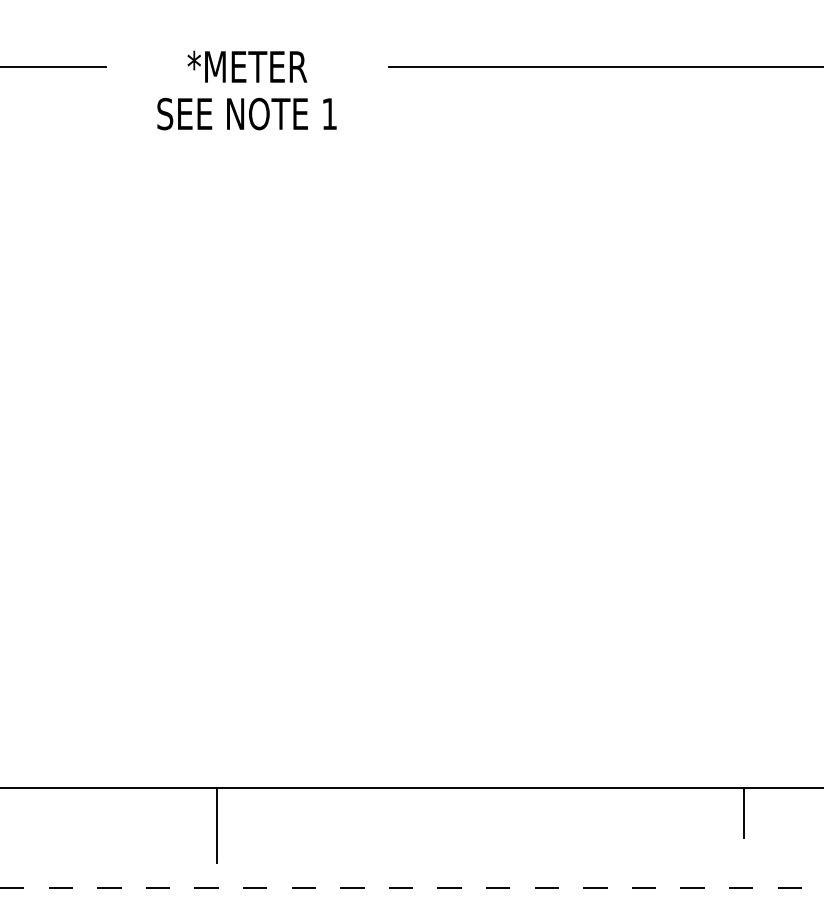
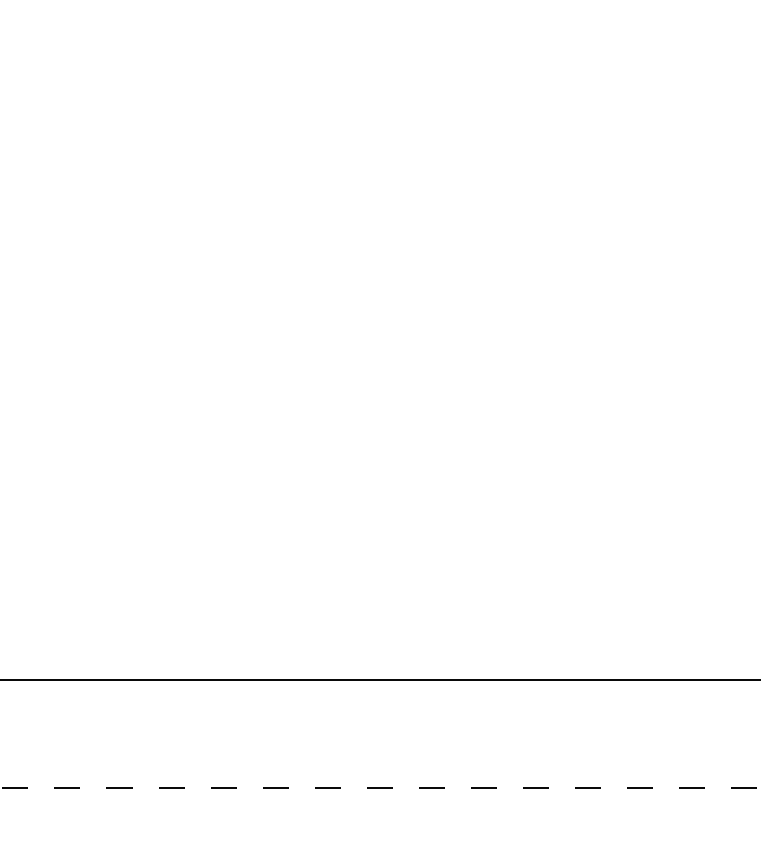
line: (743, 812) -> (642, 706), removed
line: (216, 825) -> (77, 720), removed

